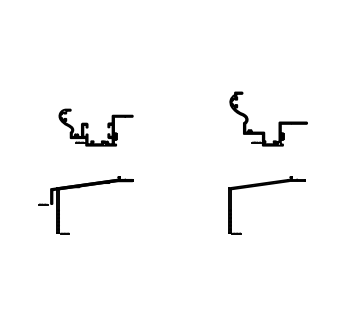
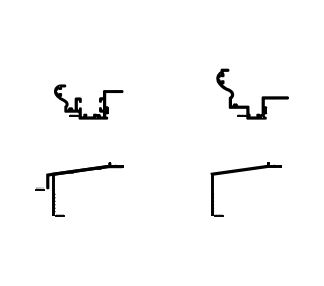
part: (278, 122) -> (261, 97), moved
part: (88, 127) -> (81, 101), moved

